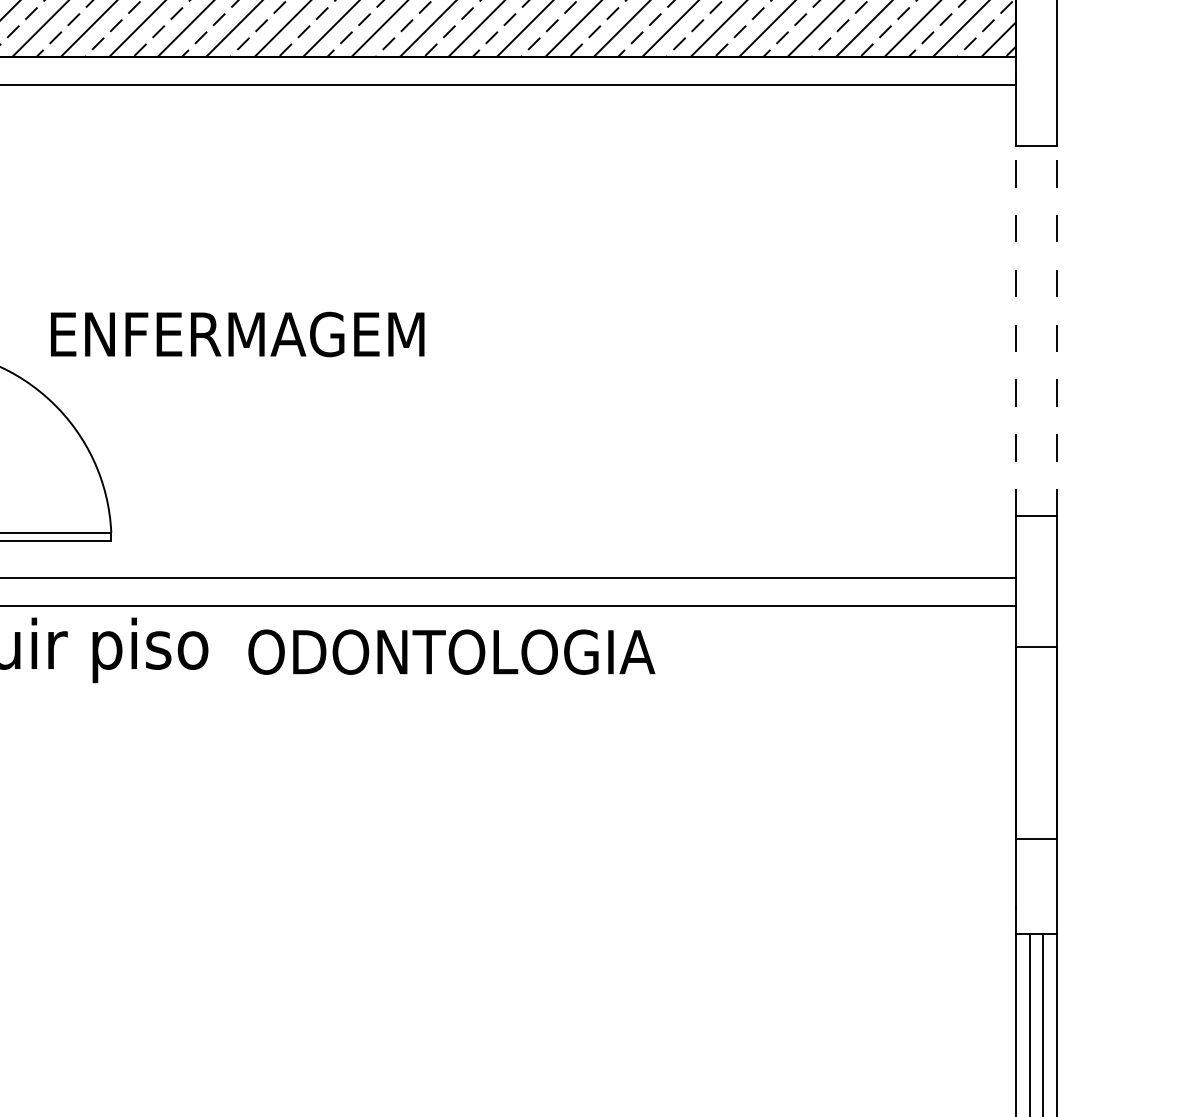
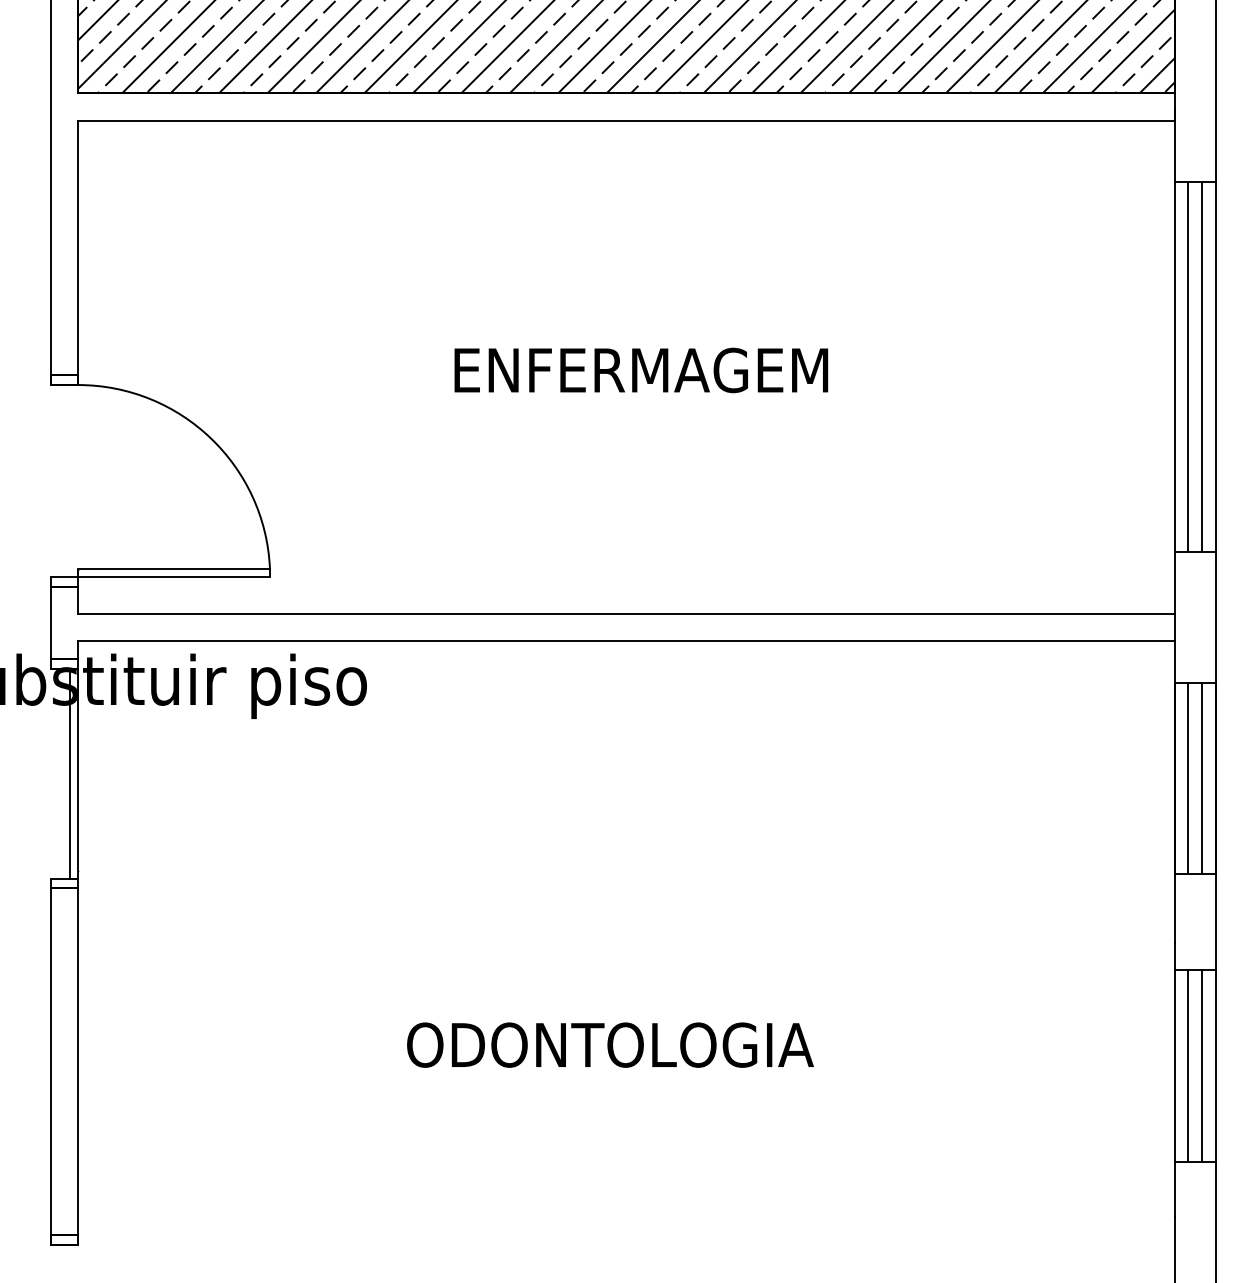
line: (1015, 330) -> (1174, 366), dashed -> solid
line: (1056, 330) -> (1215, 366), dashed -> solid
line: (1029, 331) -> (1188, 367), added
line: (1042, 331) -> (1201, 367), added
text: (237, 334) -> (641, 370), moved
text: (451, 651) -> (610, 1044), moved
line: (1029, 742) -> (1188, 778), added
line: (1042, 742) -> (1201, 778), added

